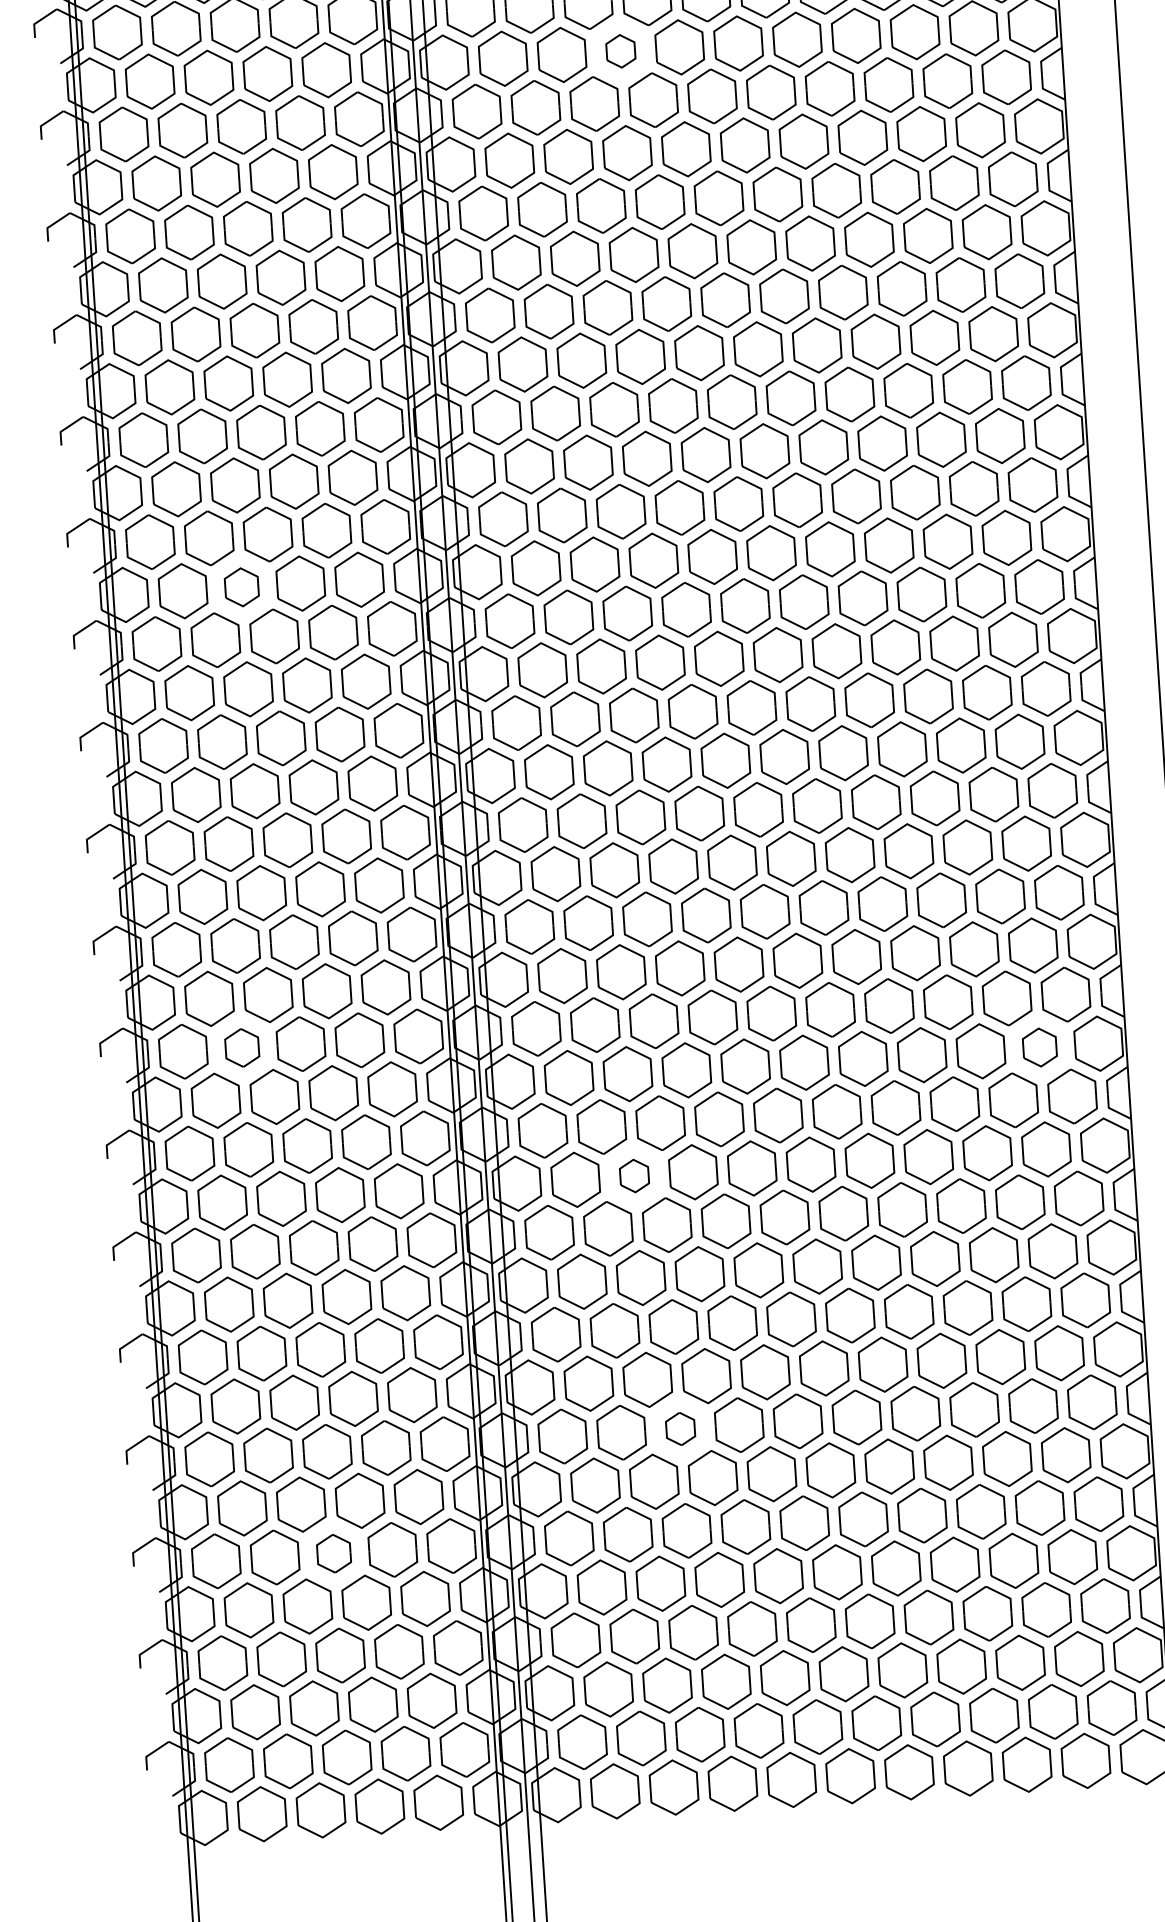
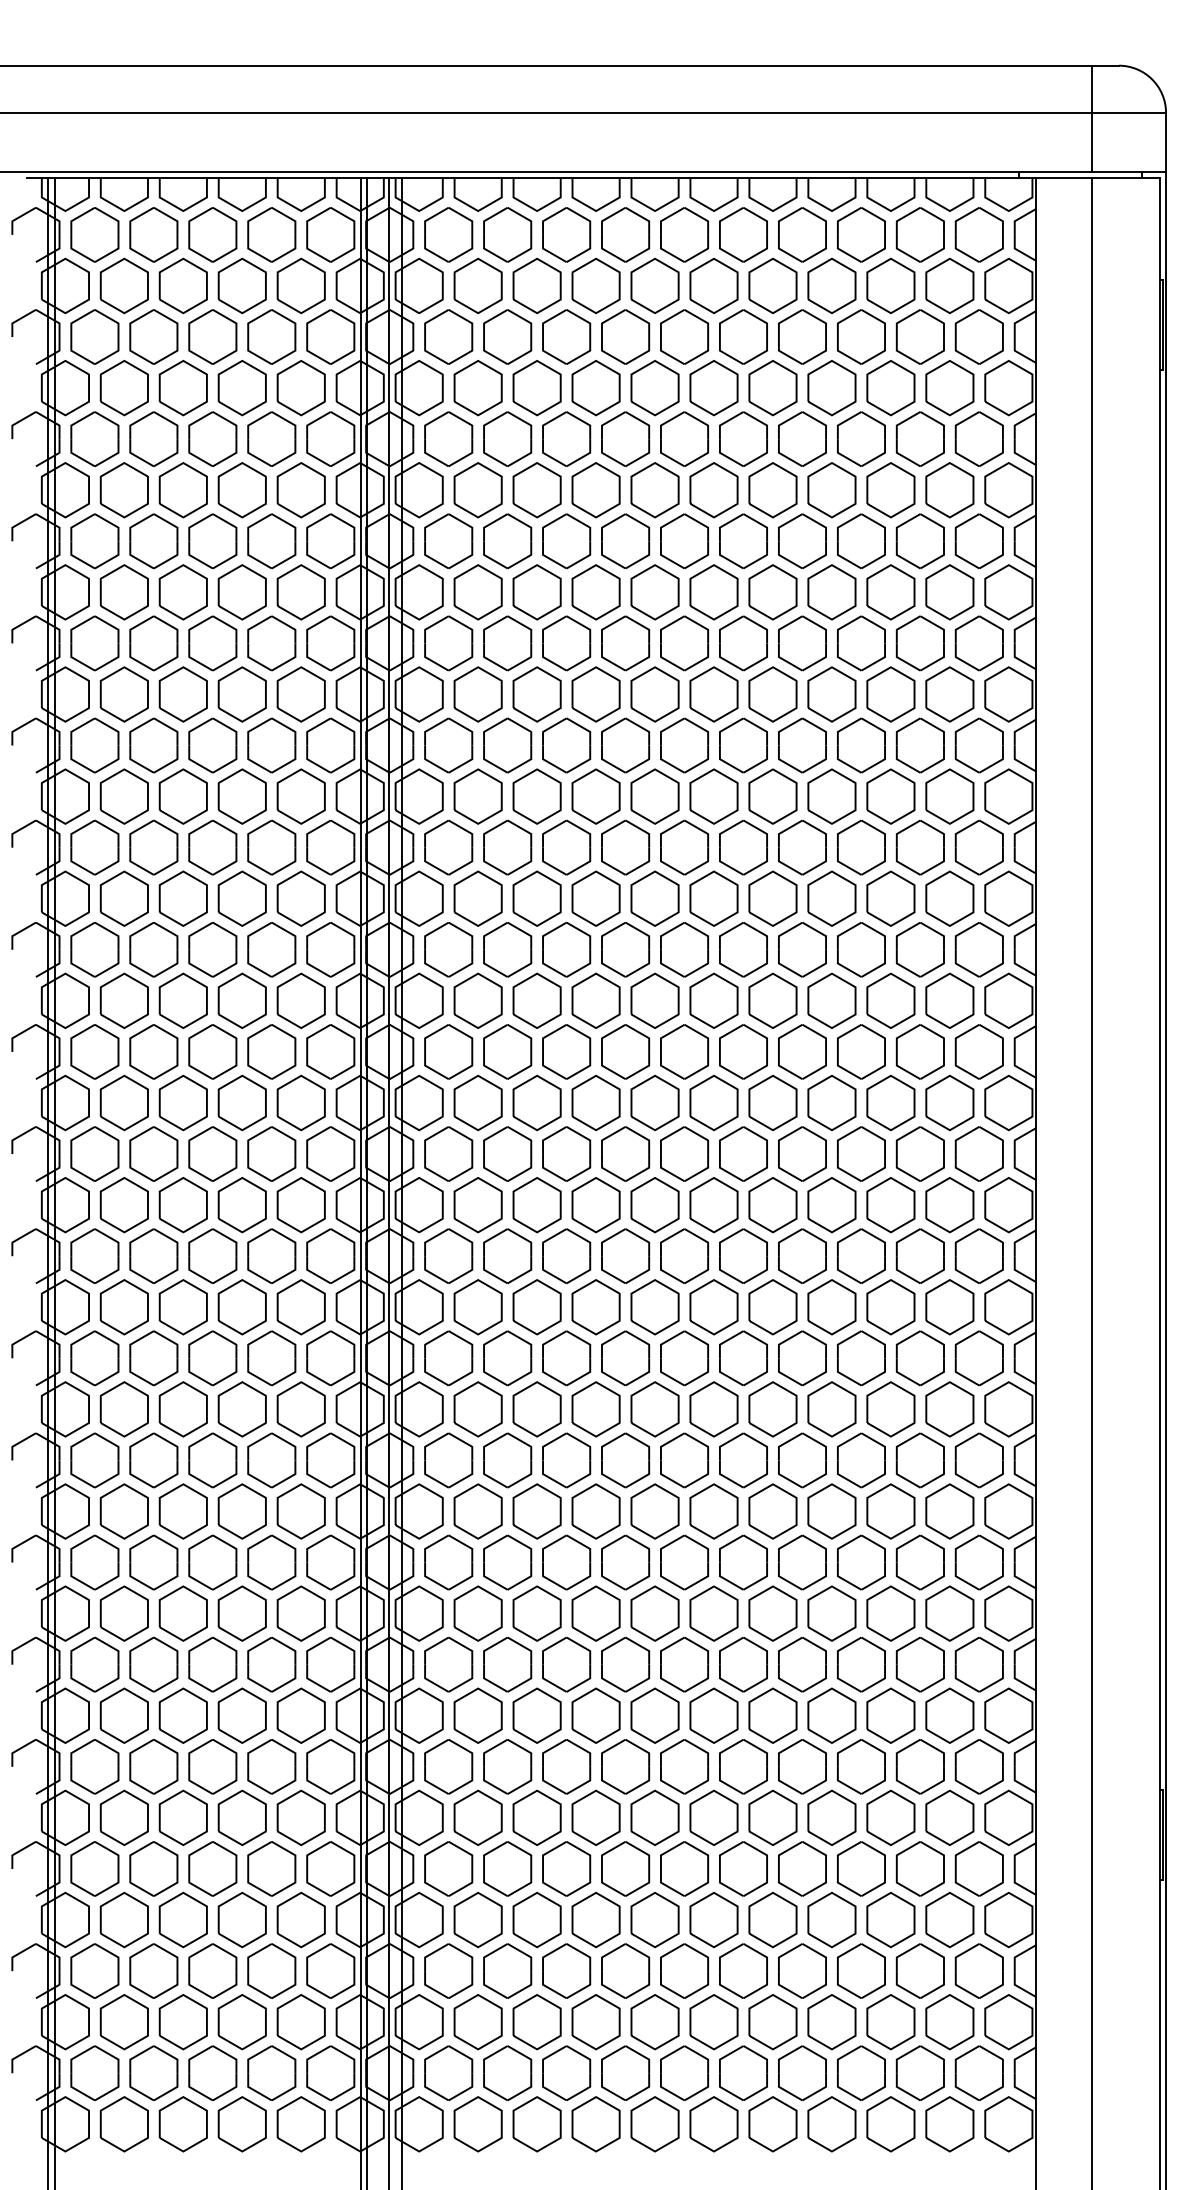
part: (620, 51) -> (595, 388), size x1.67
part: (241, 587) -> (182, 898), size x1.43
part: (1039, 1047) -> (949, 1409), size x1.43
part: (241, 1048) -> (153, 1358), size x1.43
part: (633, 1176) -> (536, 1511), size x1.67
part: (680, 1428) -> (566, 1766), size x1.67
part: (333, 1553) -> (212, 1868), size x1.43

